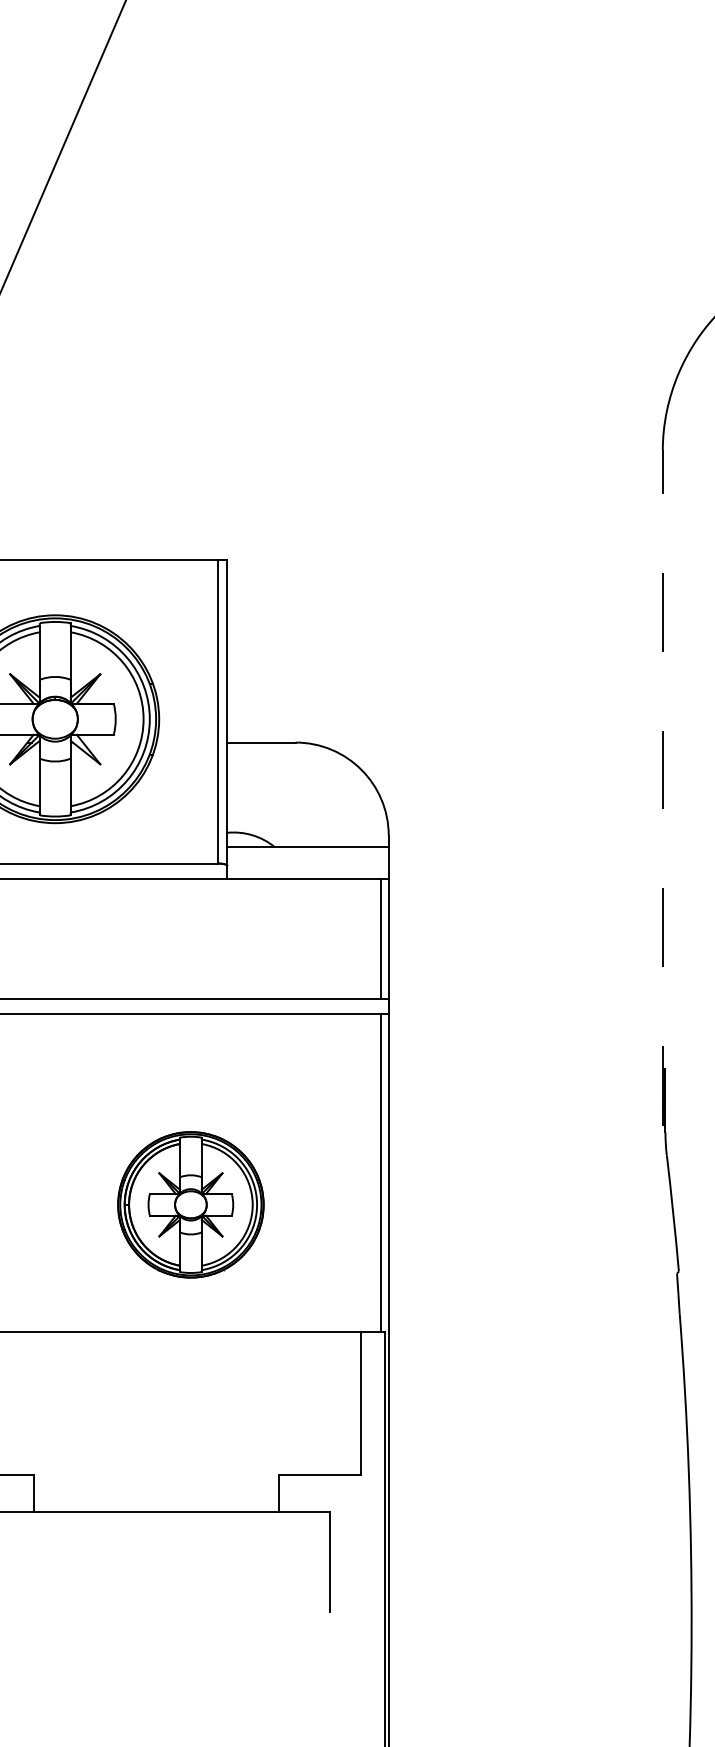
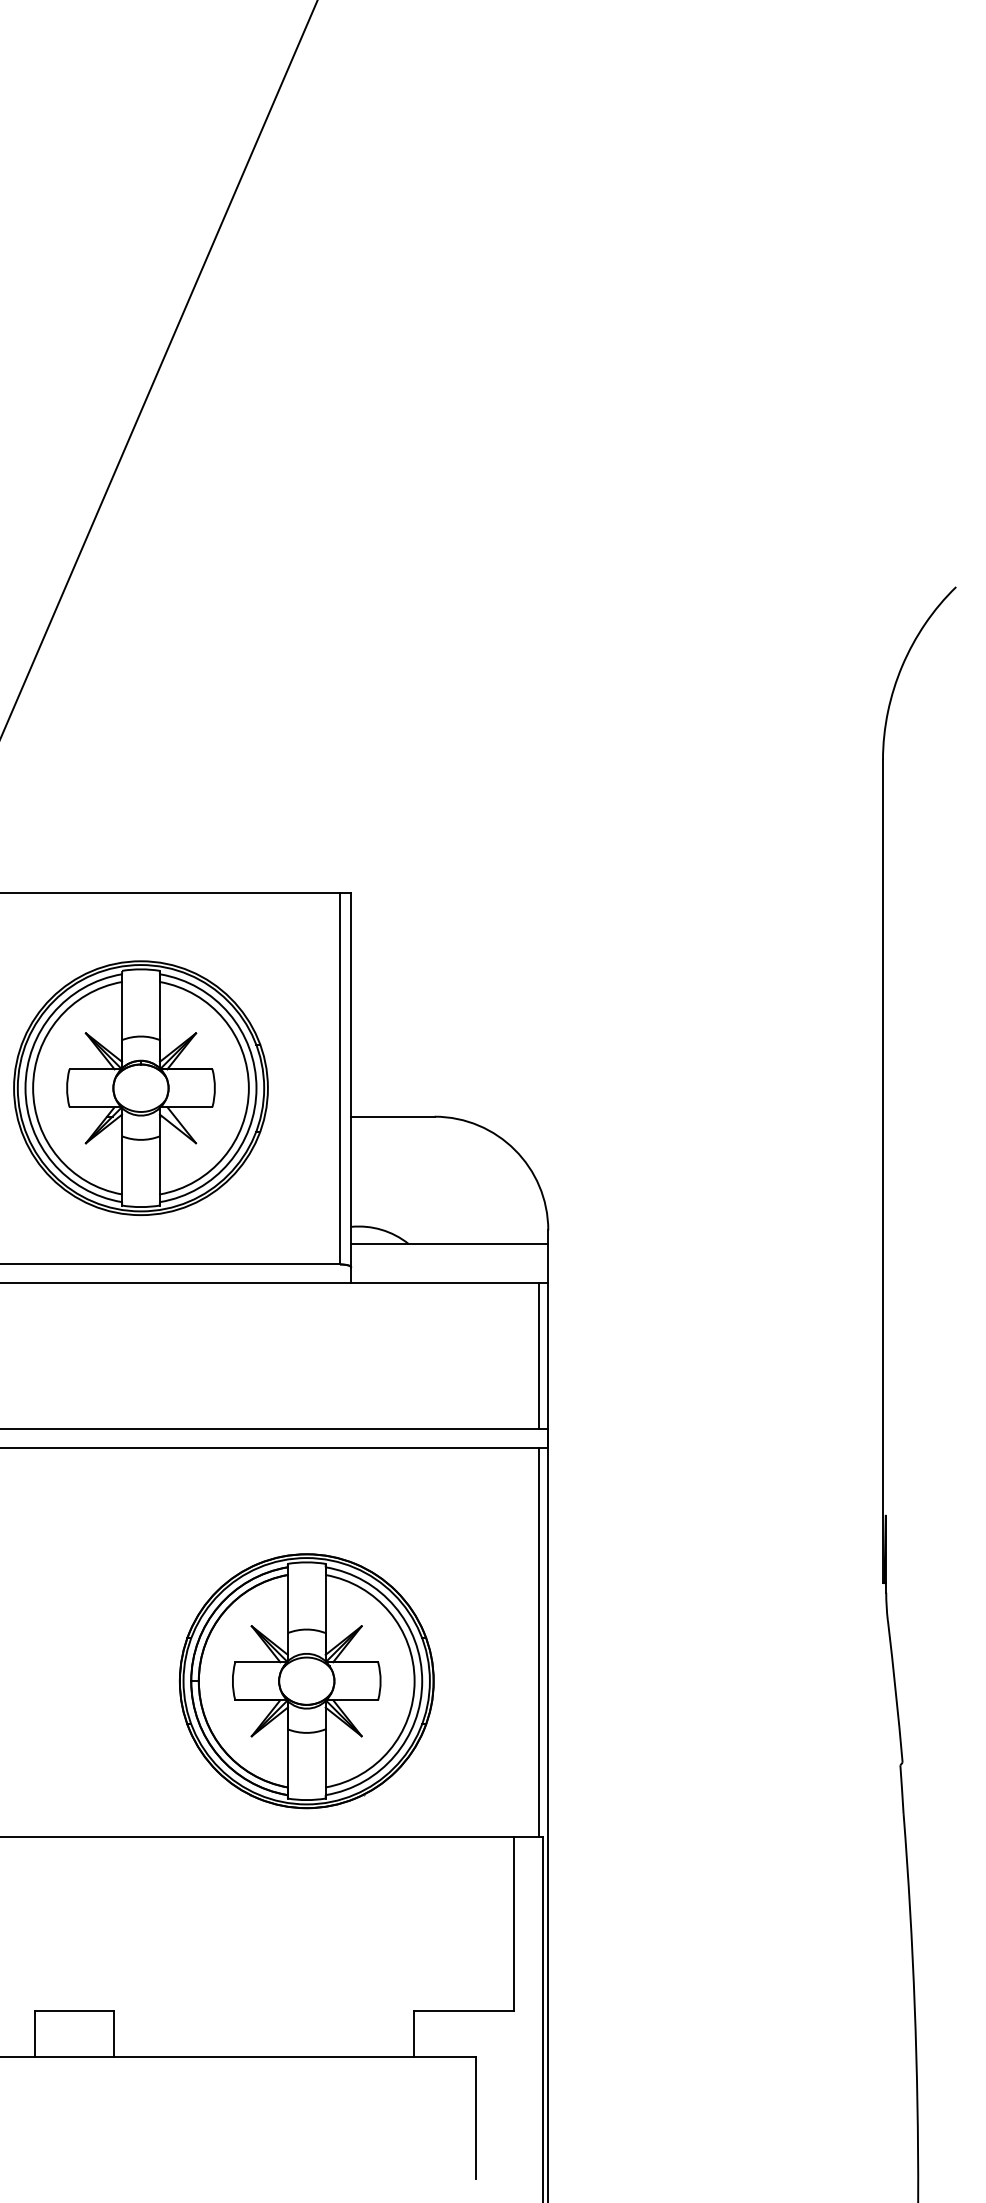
line: (663, 787) -> (883, 1171), dashed -> solid
part: (190, 1205) -> (306, 1681), size x1.43

